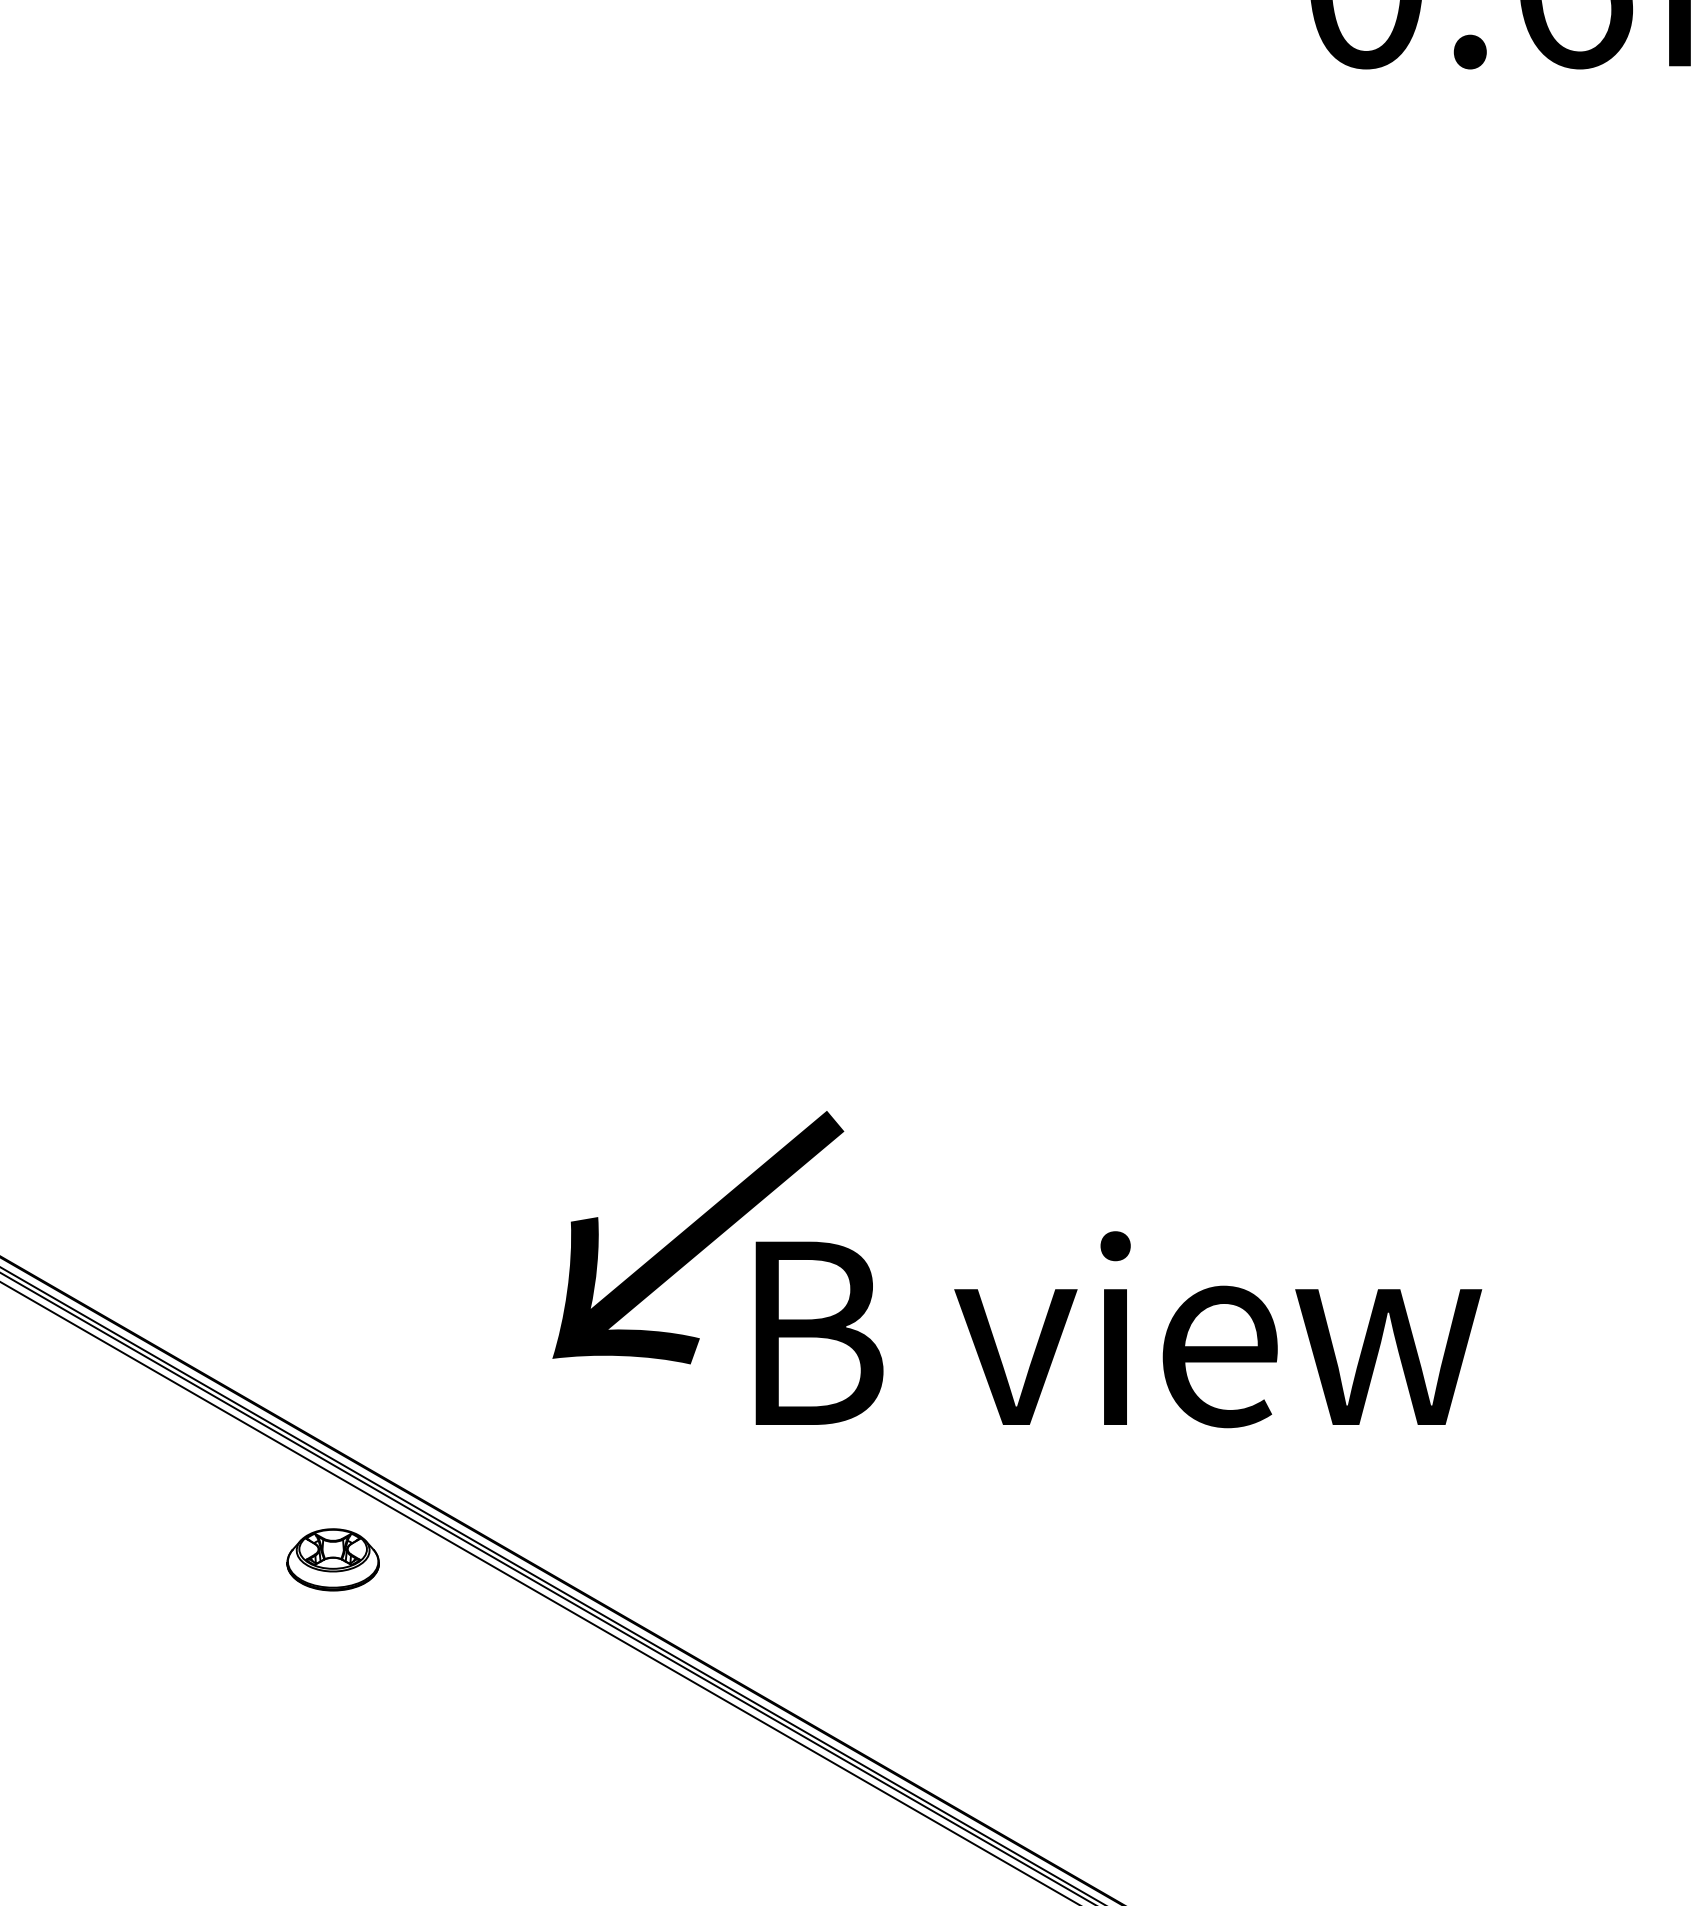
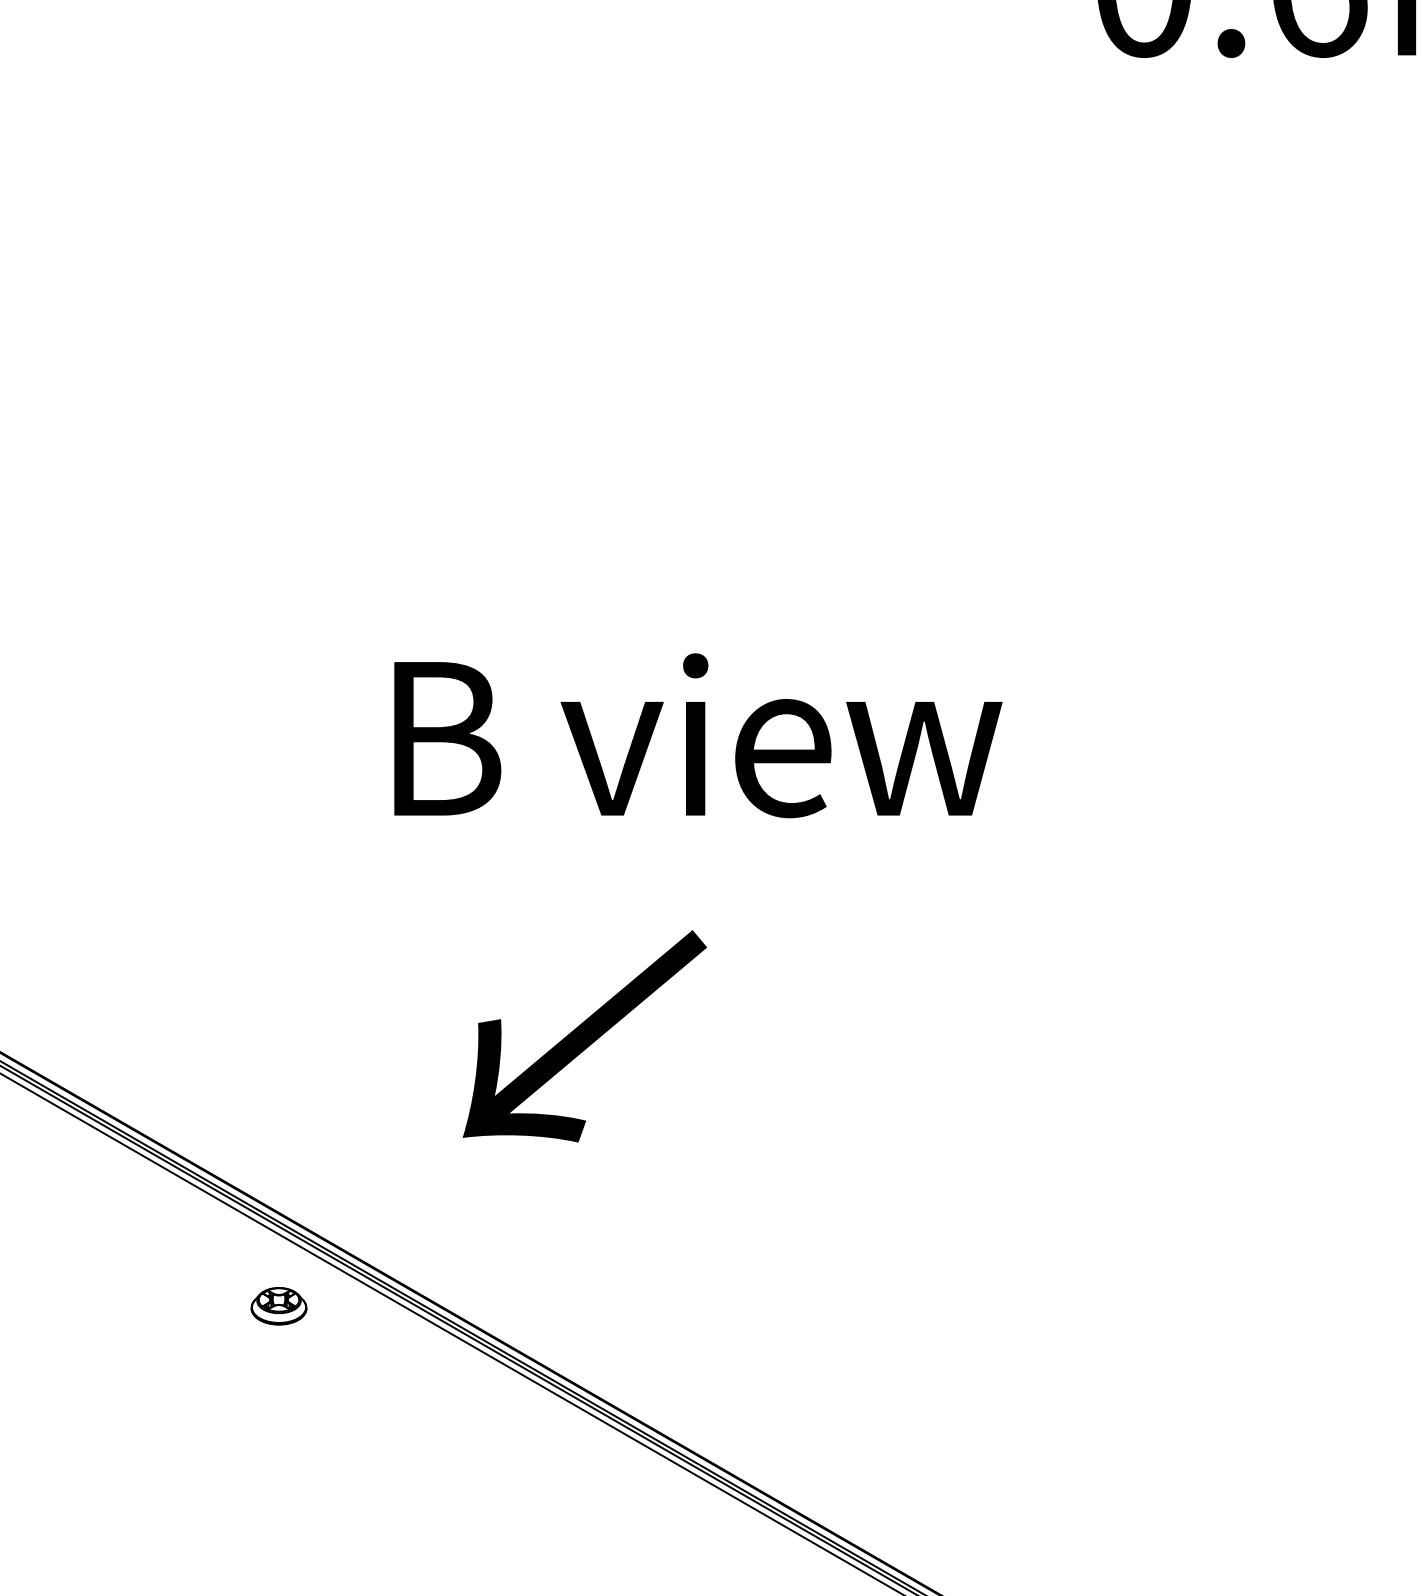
text: (1118, 1329) -> (698, 735), moved
part: (332, 1559) -> (278, 1305), size x0.71

